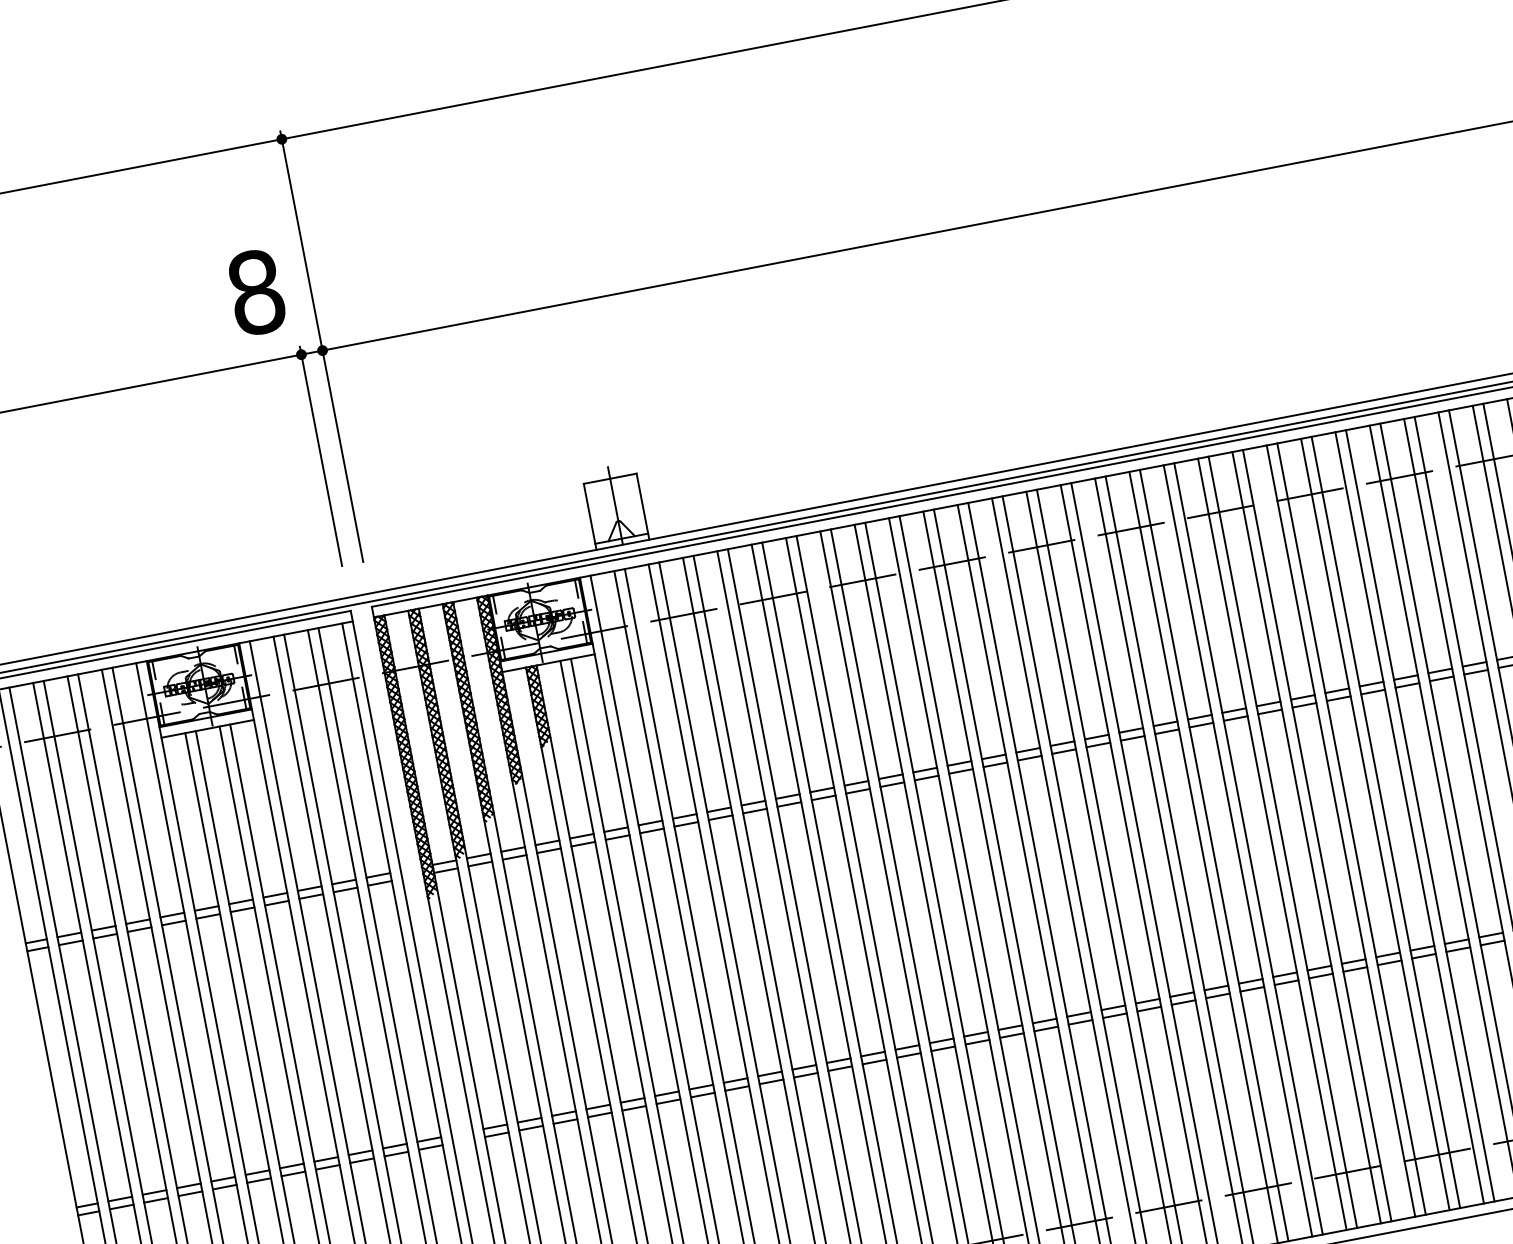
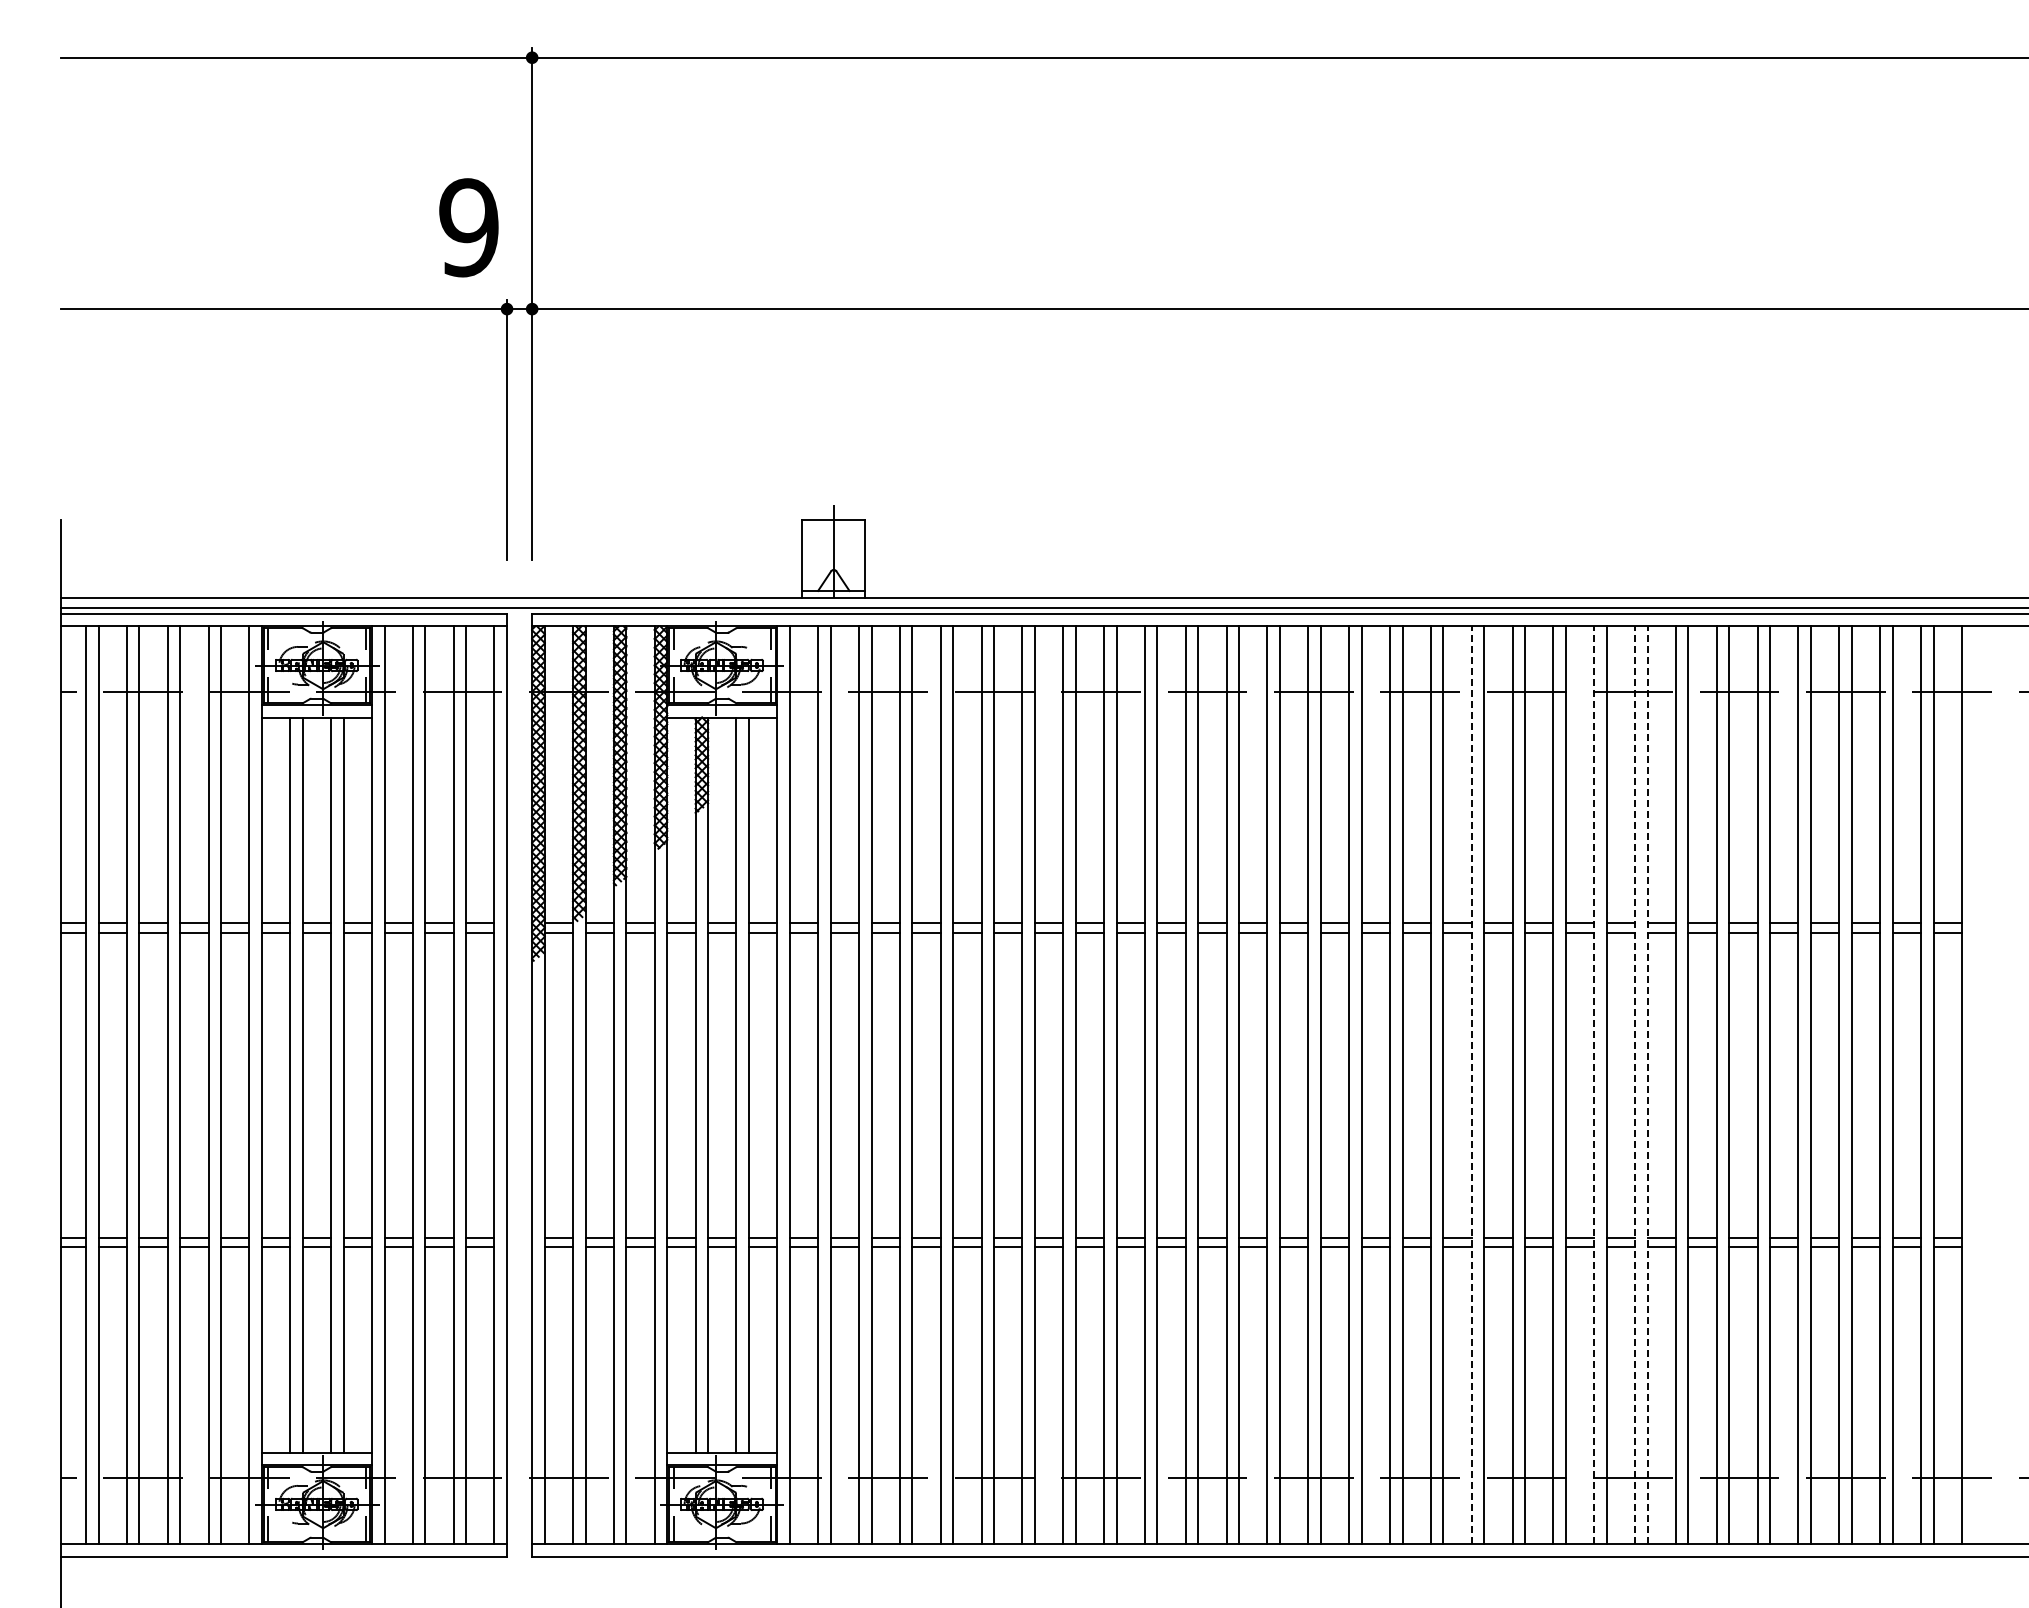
text: (255, 292) -> (468, 227), 8 -> 9
line: (1385, 822) -> (1647, 1085), solid -> dashed
line: (1375, 824) -> (1635, 1085), solid -> dashed
line: (1341, 831) -> (1594, 1085), solid -> dashed
line: (1237, 851) -> (1471, 1085), solid -> dashed

